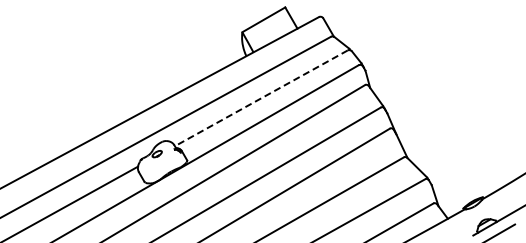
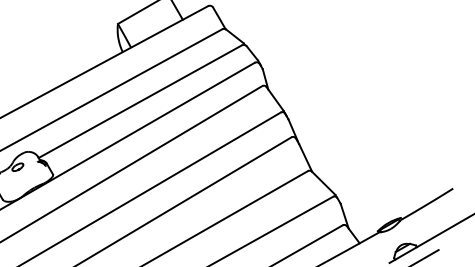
line: (261, 98) -> (140, 101), dashed -> solid

